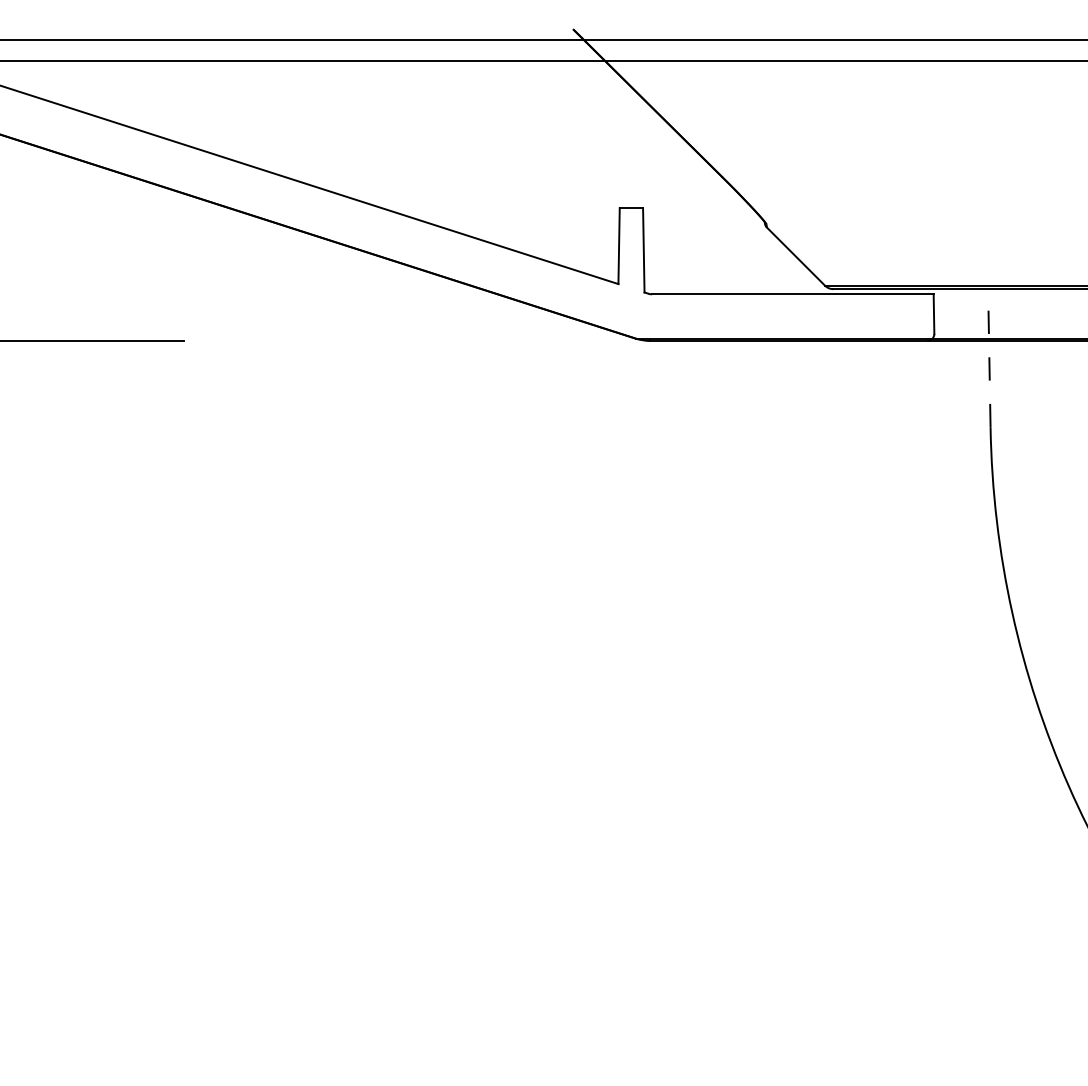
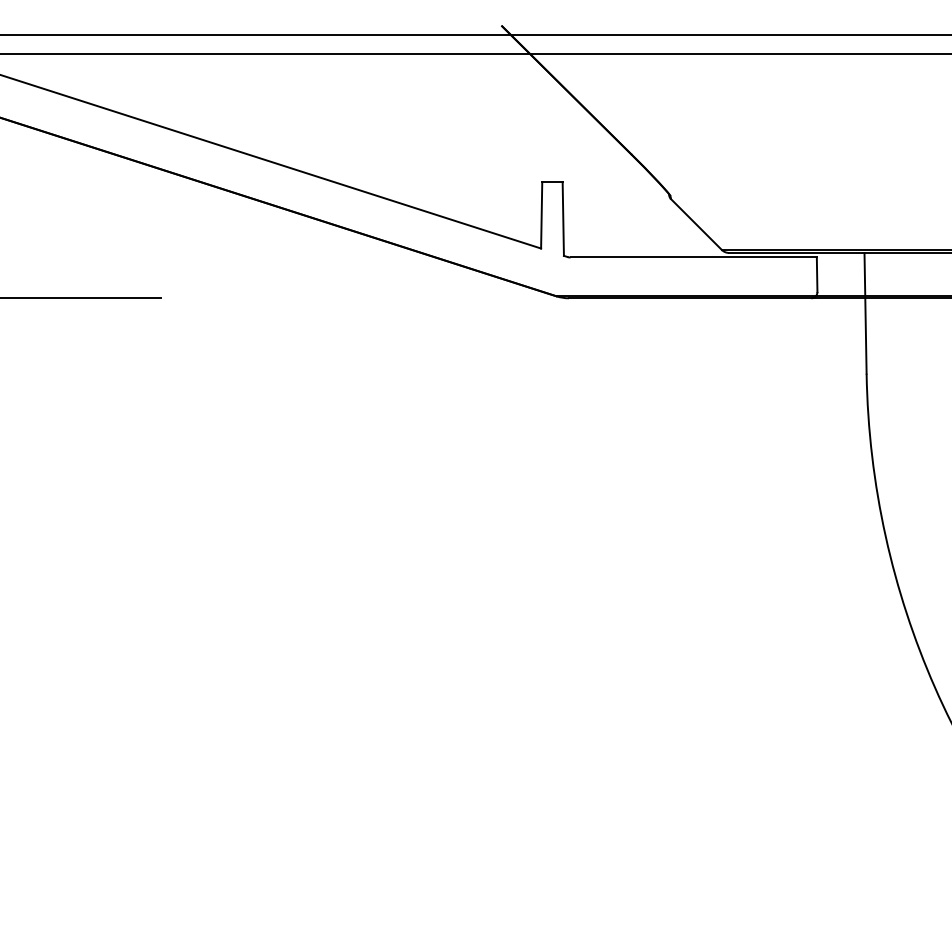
line: (989, 357) -> (865, 312), dashed -> solid

